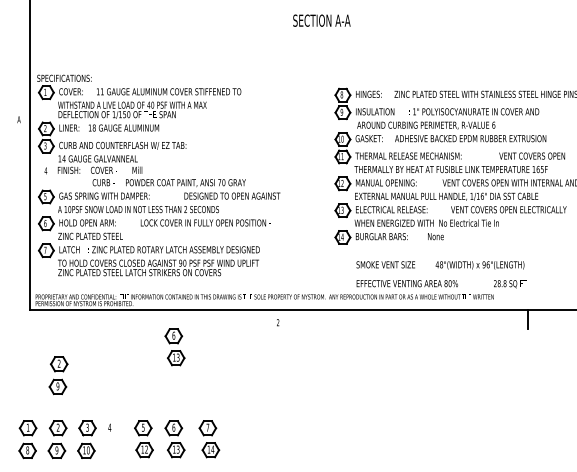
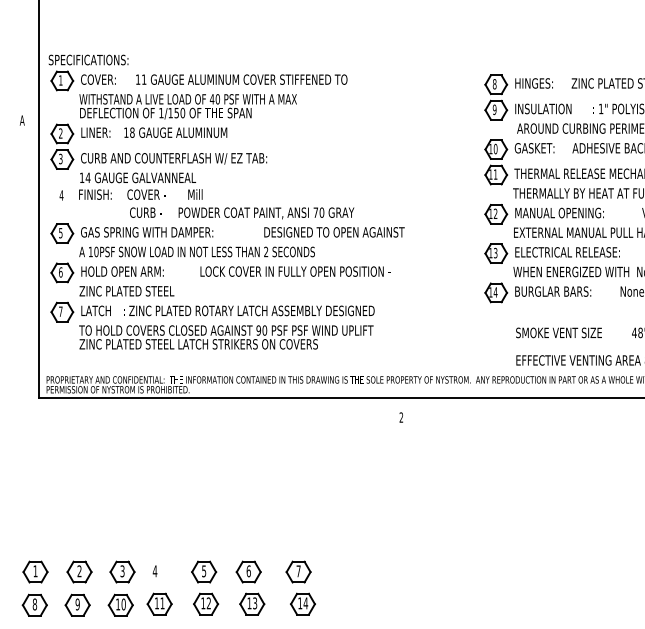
part: (174, 347) -> (249, 453), removed
part: (58, 375) -> (79, 494), removed
part: (112, 450) -> (159, 604), added

